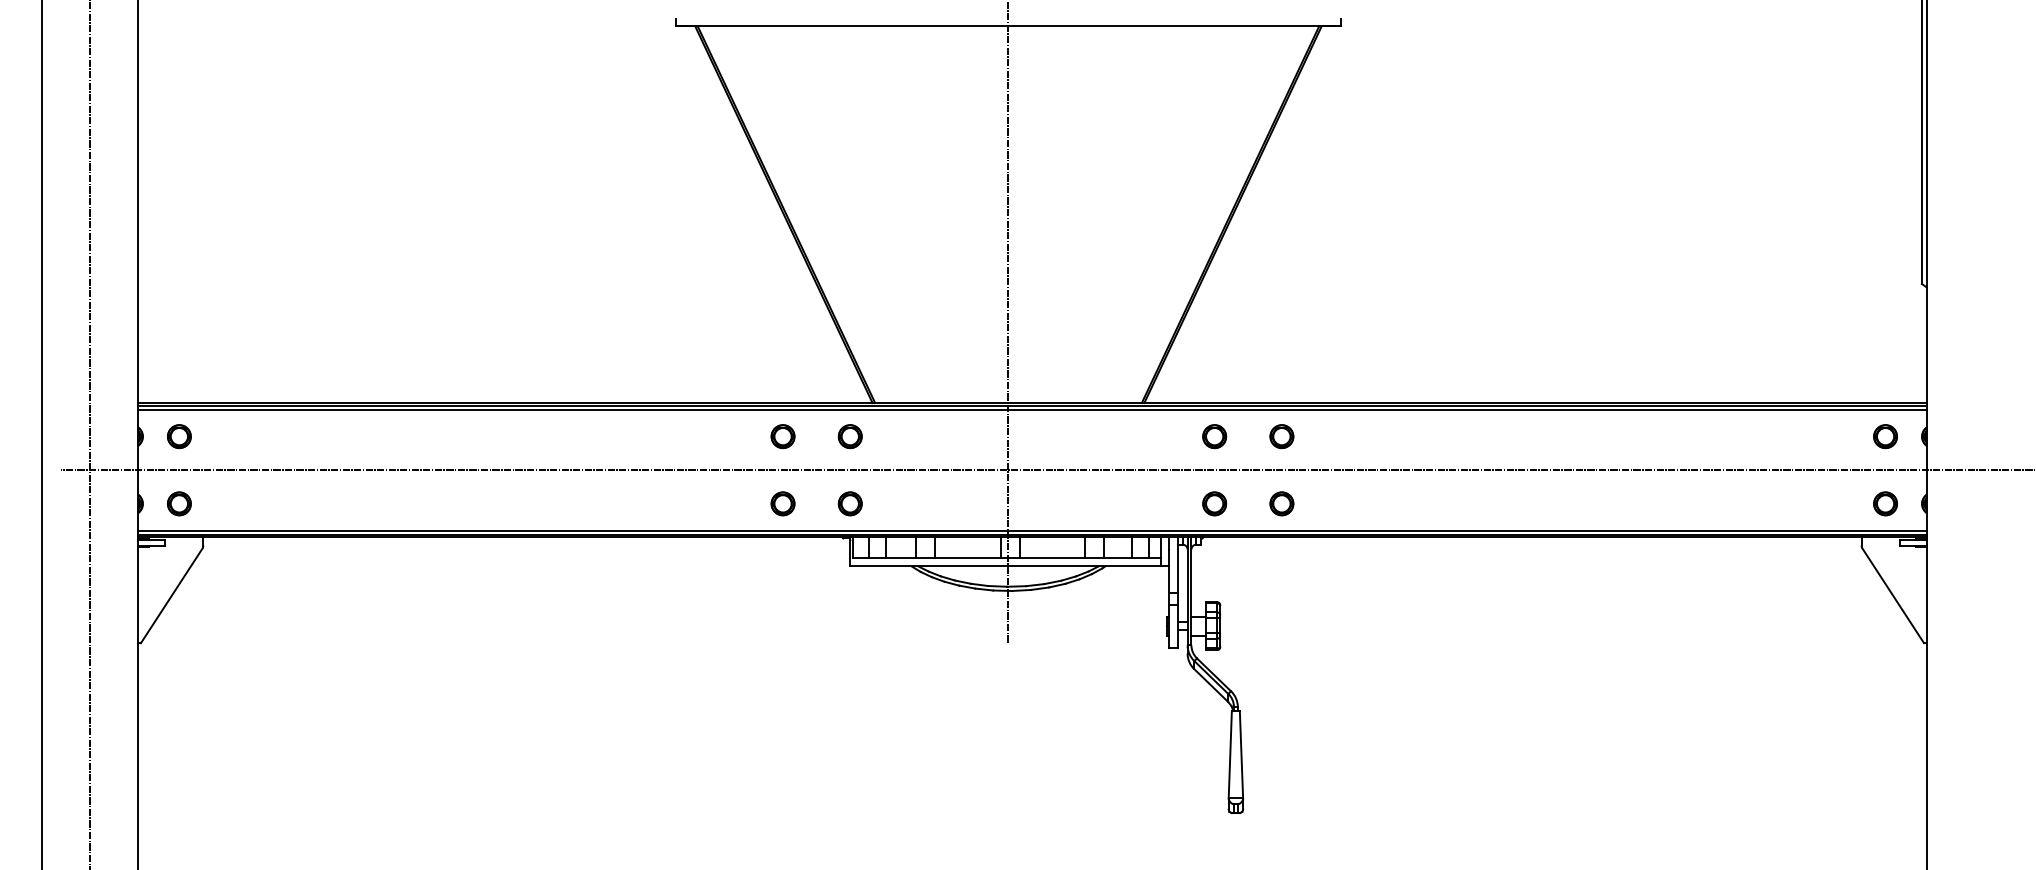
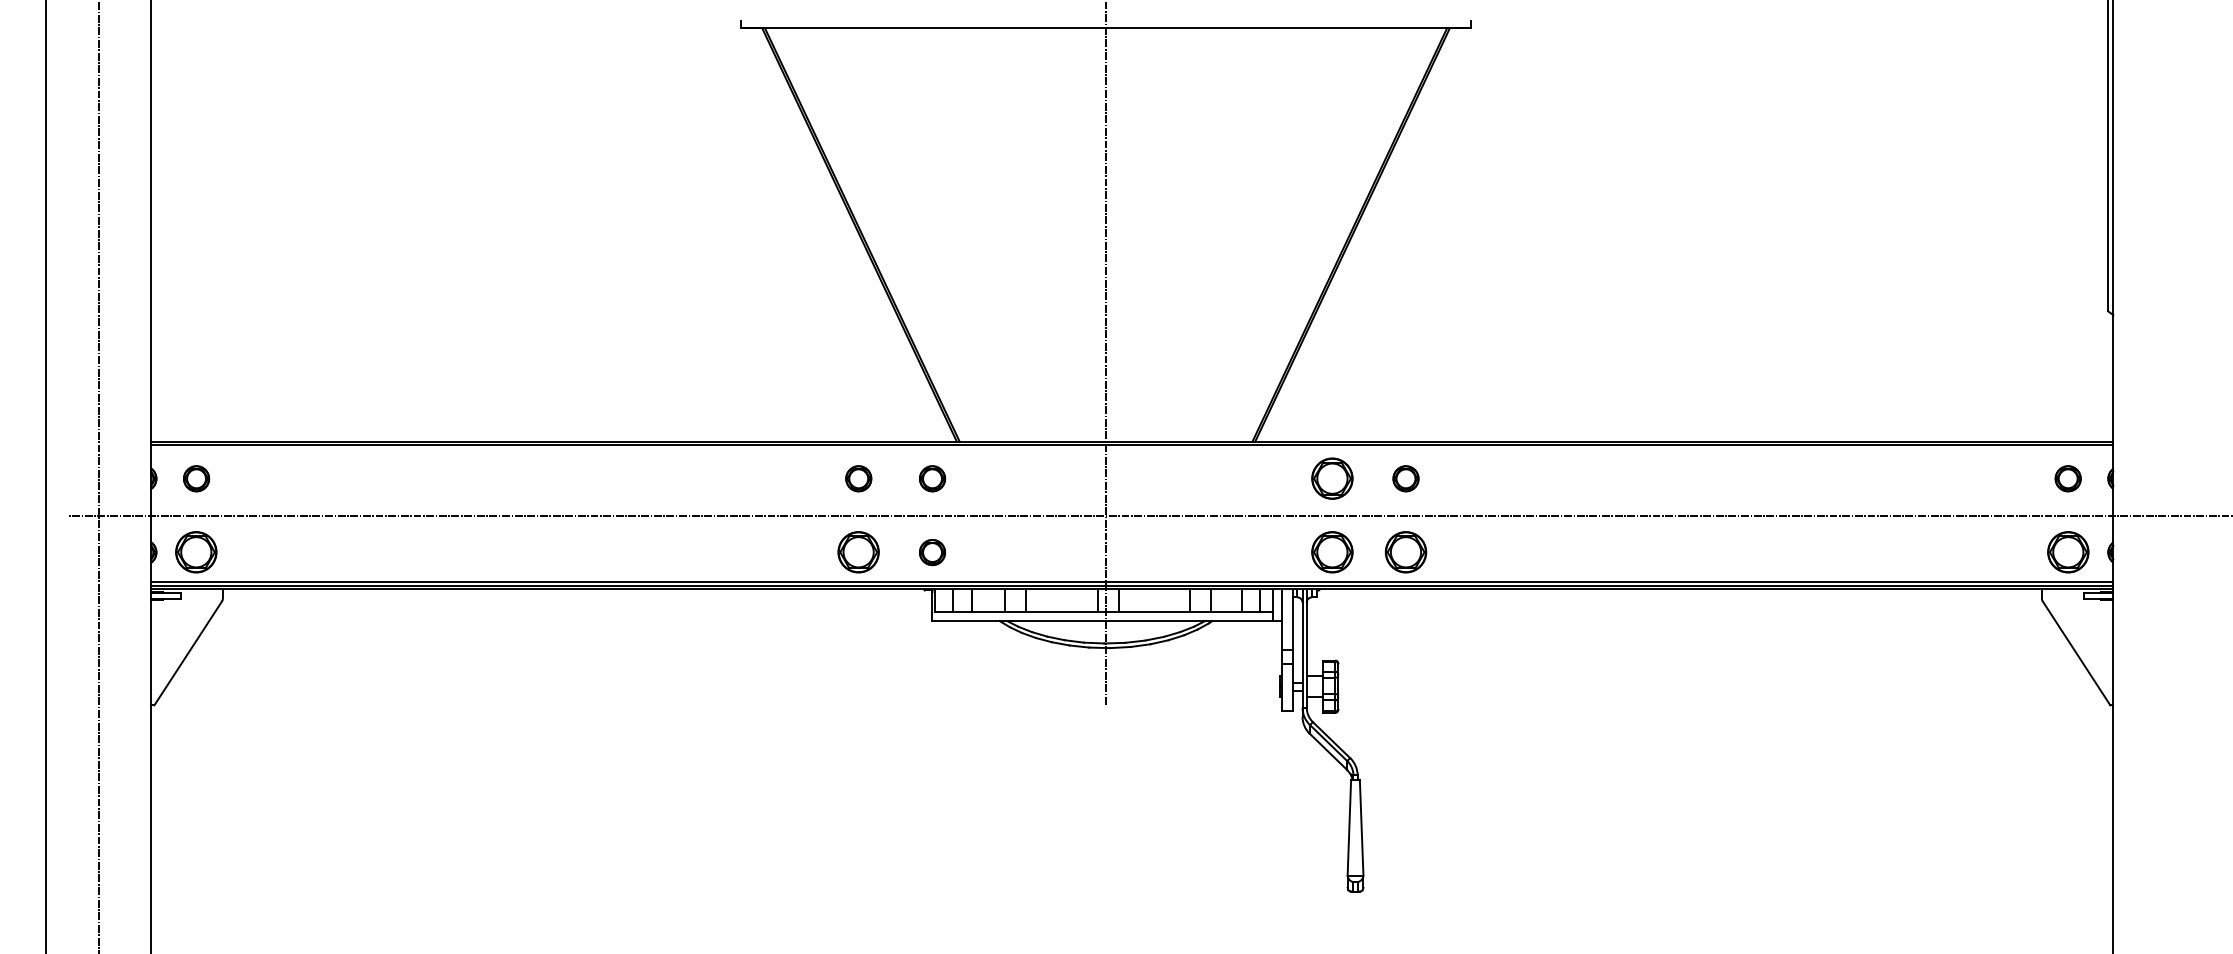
line: (1032, 409) -> (1132, 449), removed
part: (1213, 436) -> (1331, 478), size x1.6
part: (179, 503) -> (196, 552), size x1.6
part: (782, 503) -> (858, 552), size x1.6
part: (1213, 503) -> (1331, 552), size x1.6
part: (1281, 503) -> (1405, 552), size x1.6
part: (1884, 503) -> (2067, 552), size x1.6

